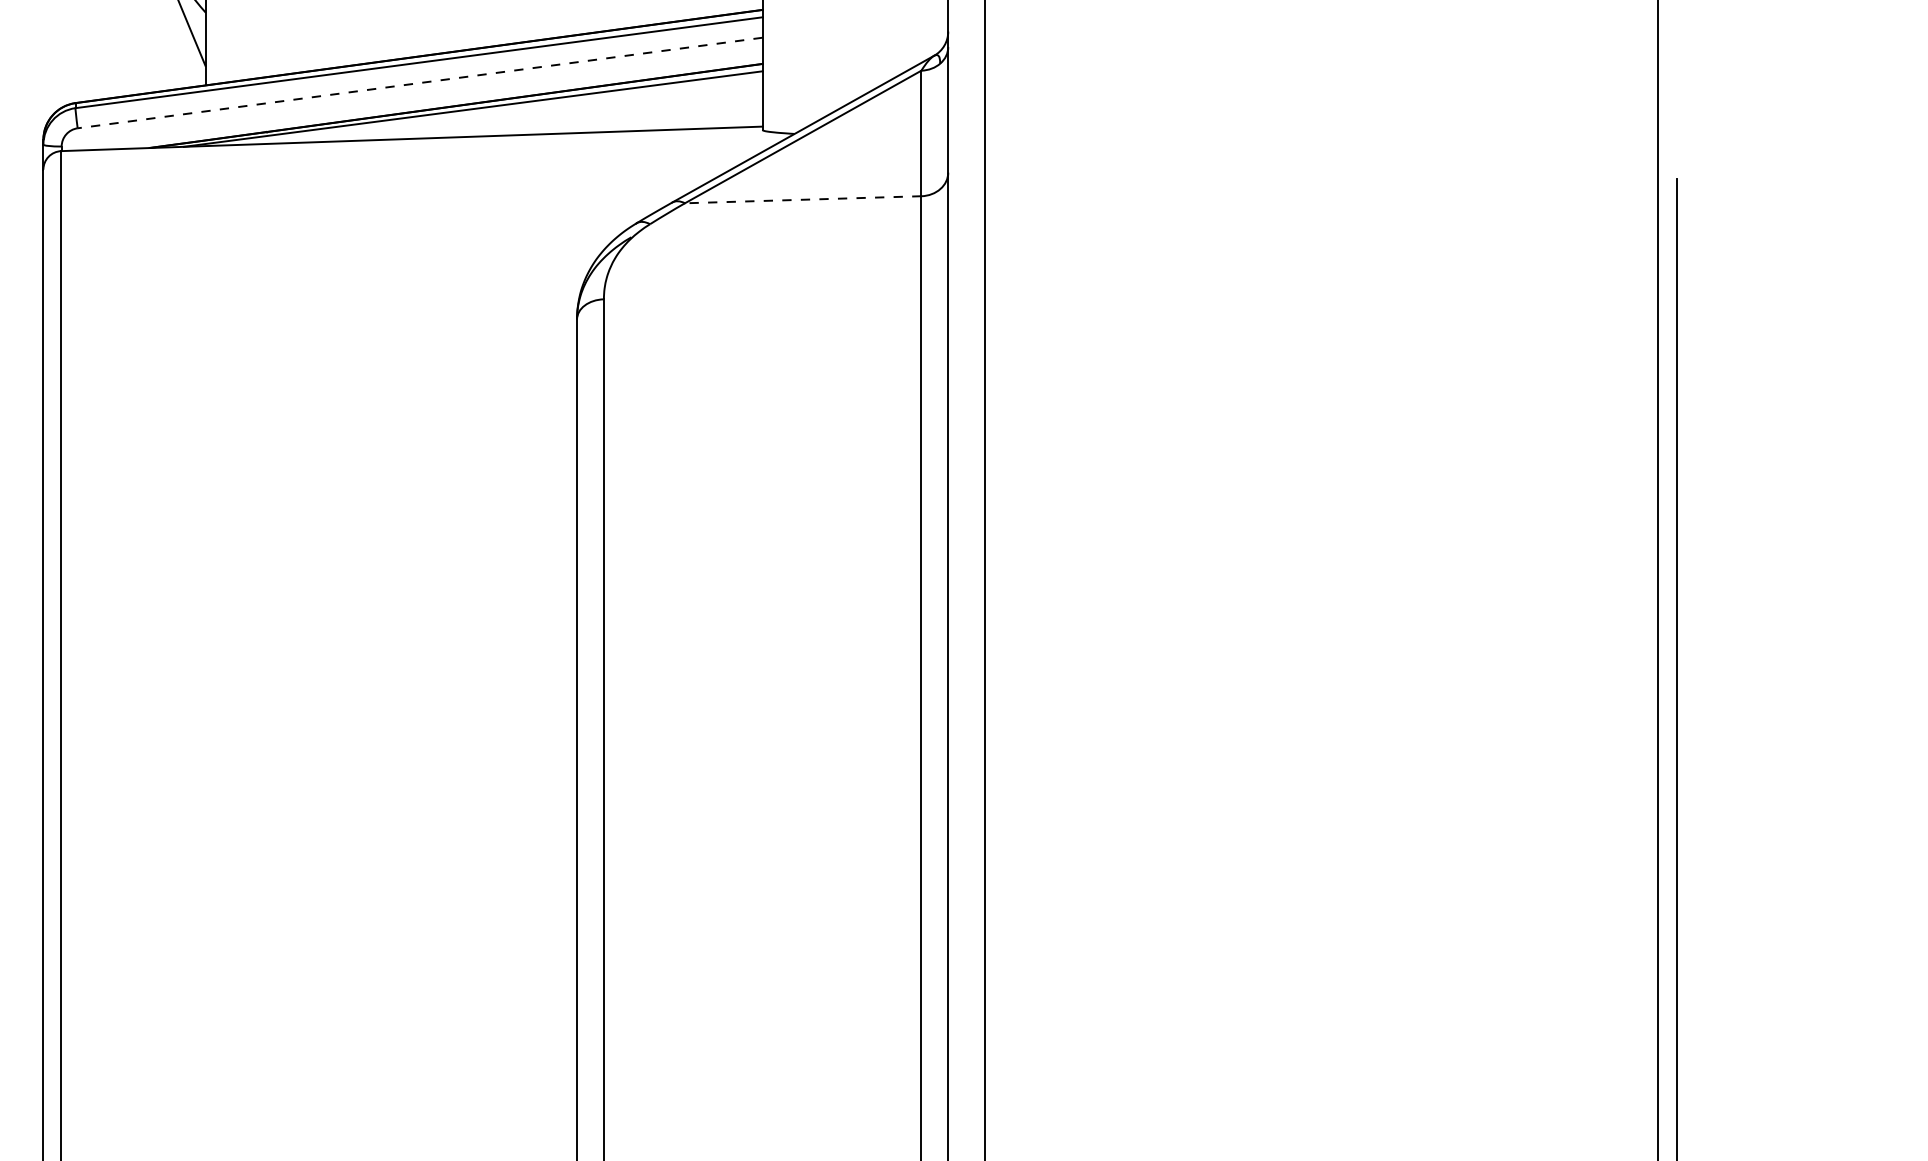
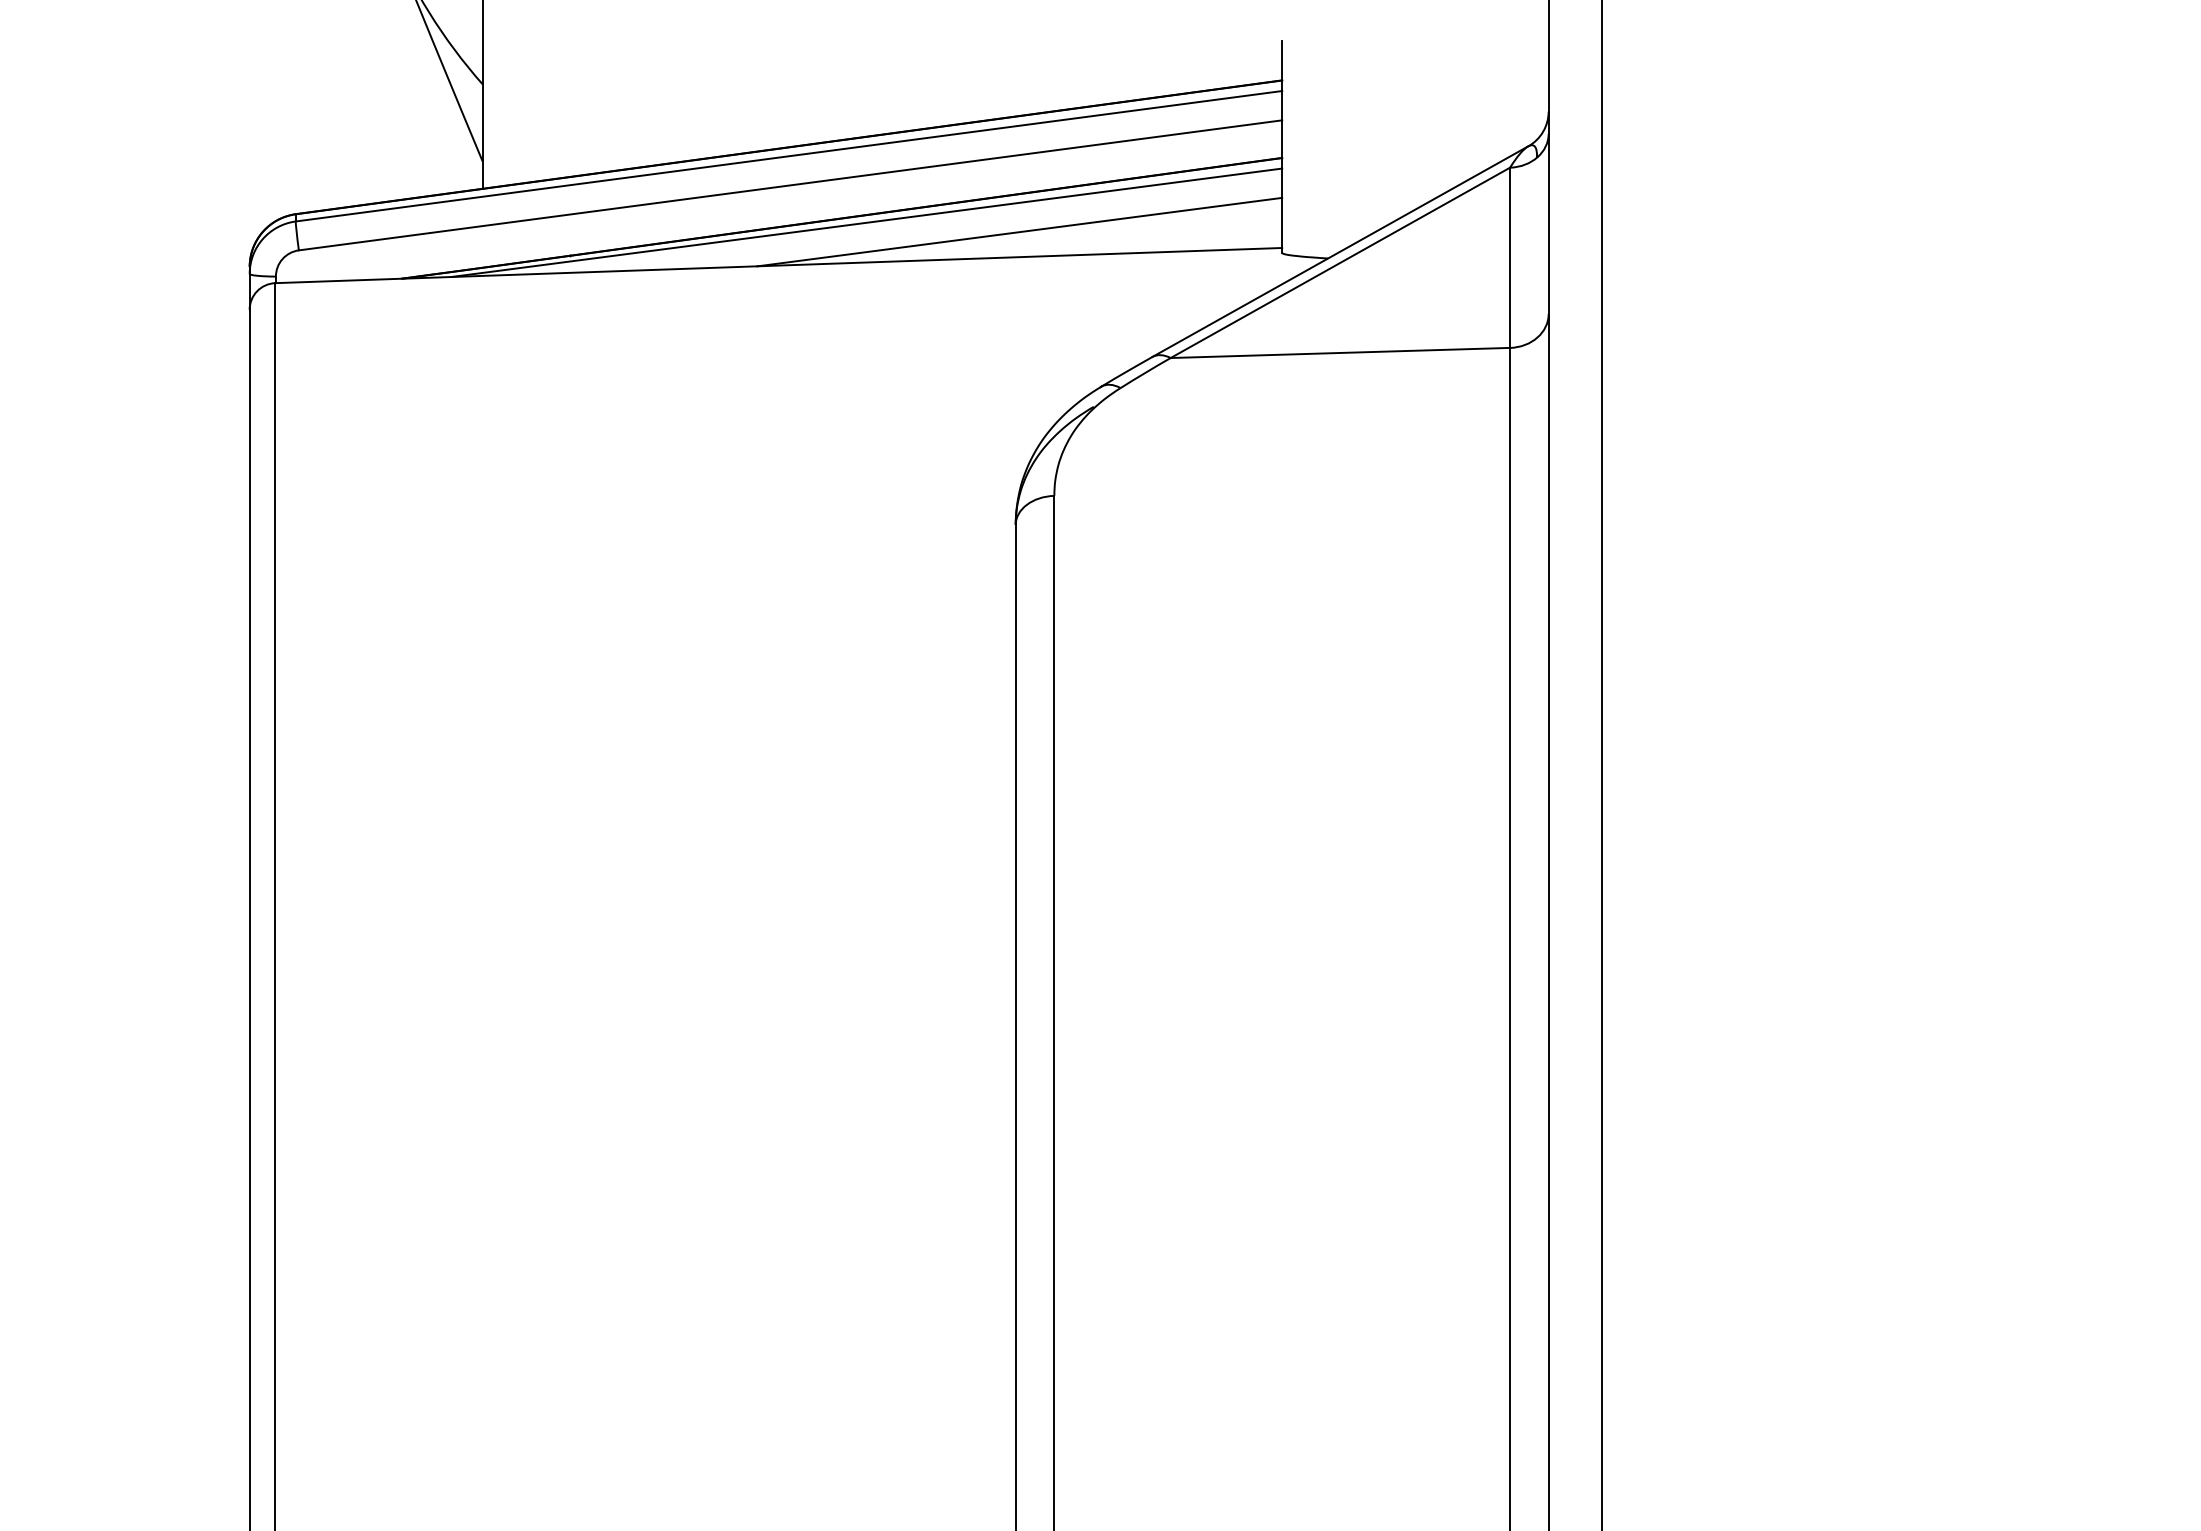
line: (419, 83) -> (789, 186), dashed -> solid
line: (579, 115) -> (1019, 232), added
line: (802, 199) -> (1339, 352), dashed -> solid

